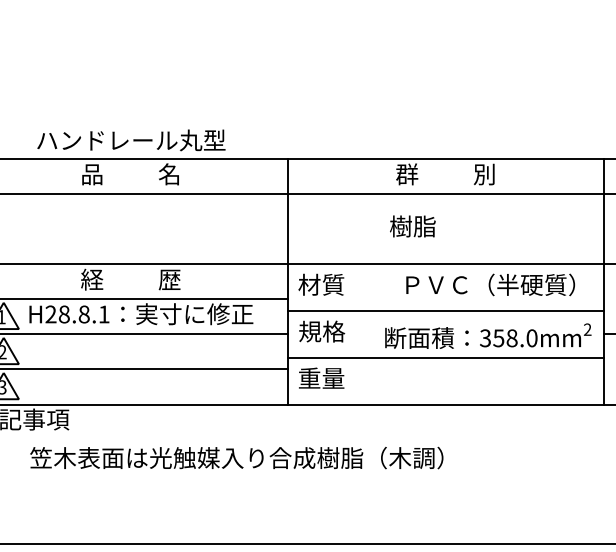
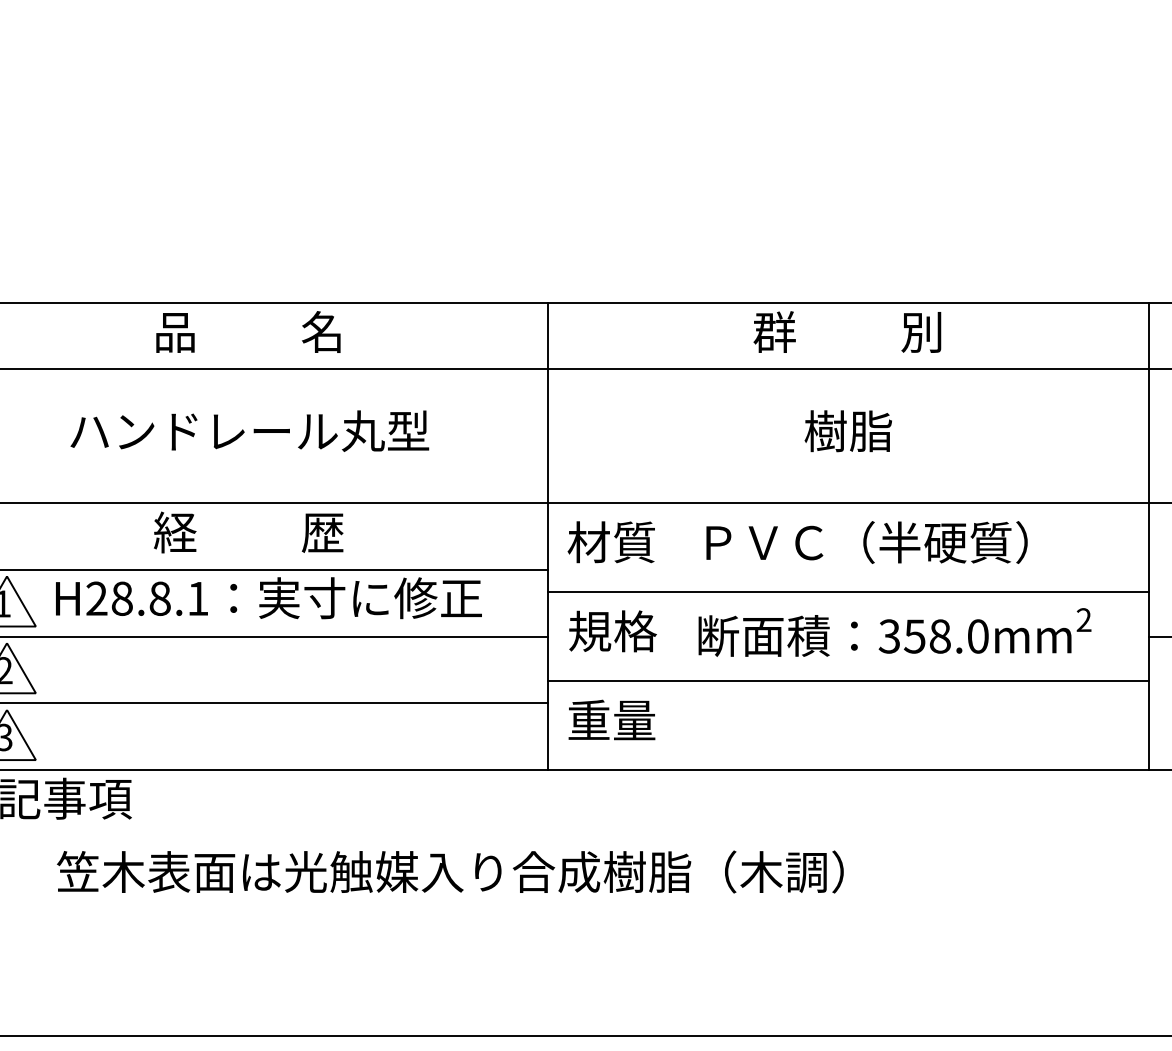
text: (131, 140) -> (250, 431), moved
text: (412, 226) -> (847, 431), moved
text: (490, 284) -> (866, 541), moved
text: (488, 335) -> (895, 631), moved

